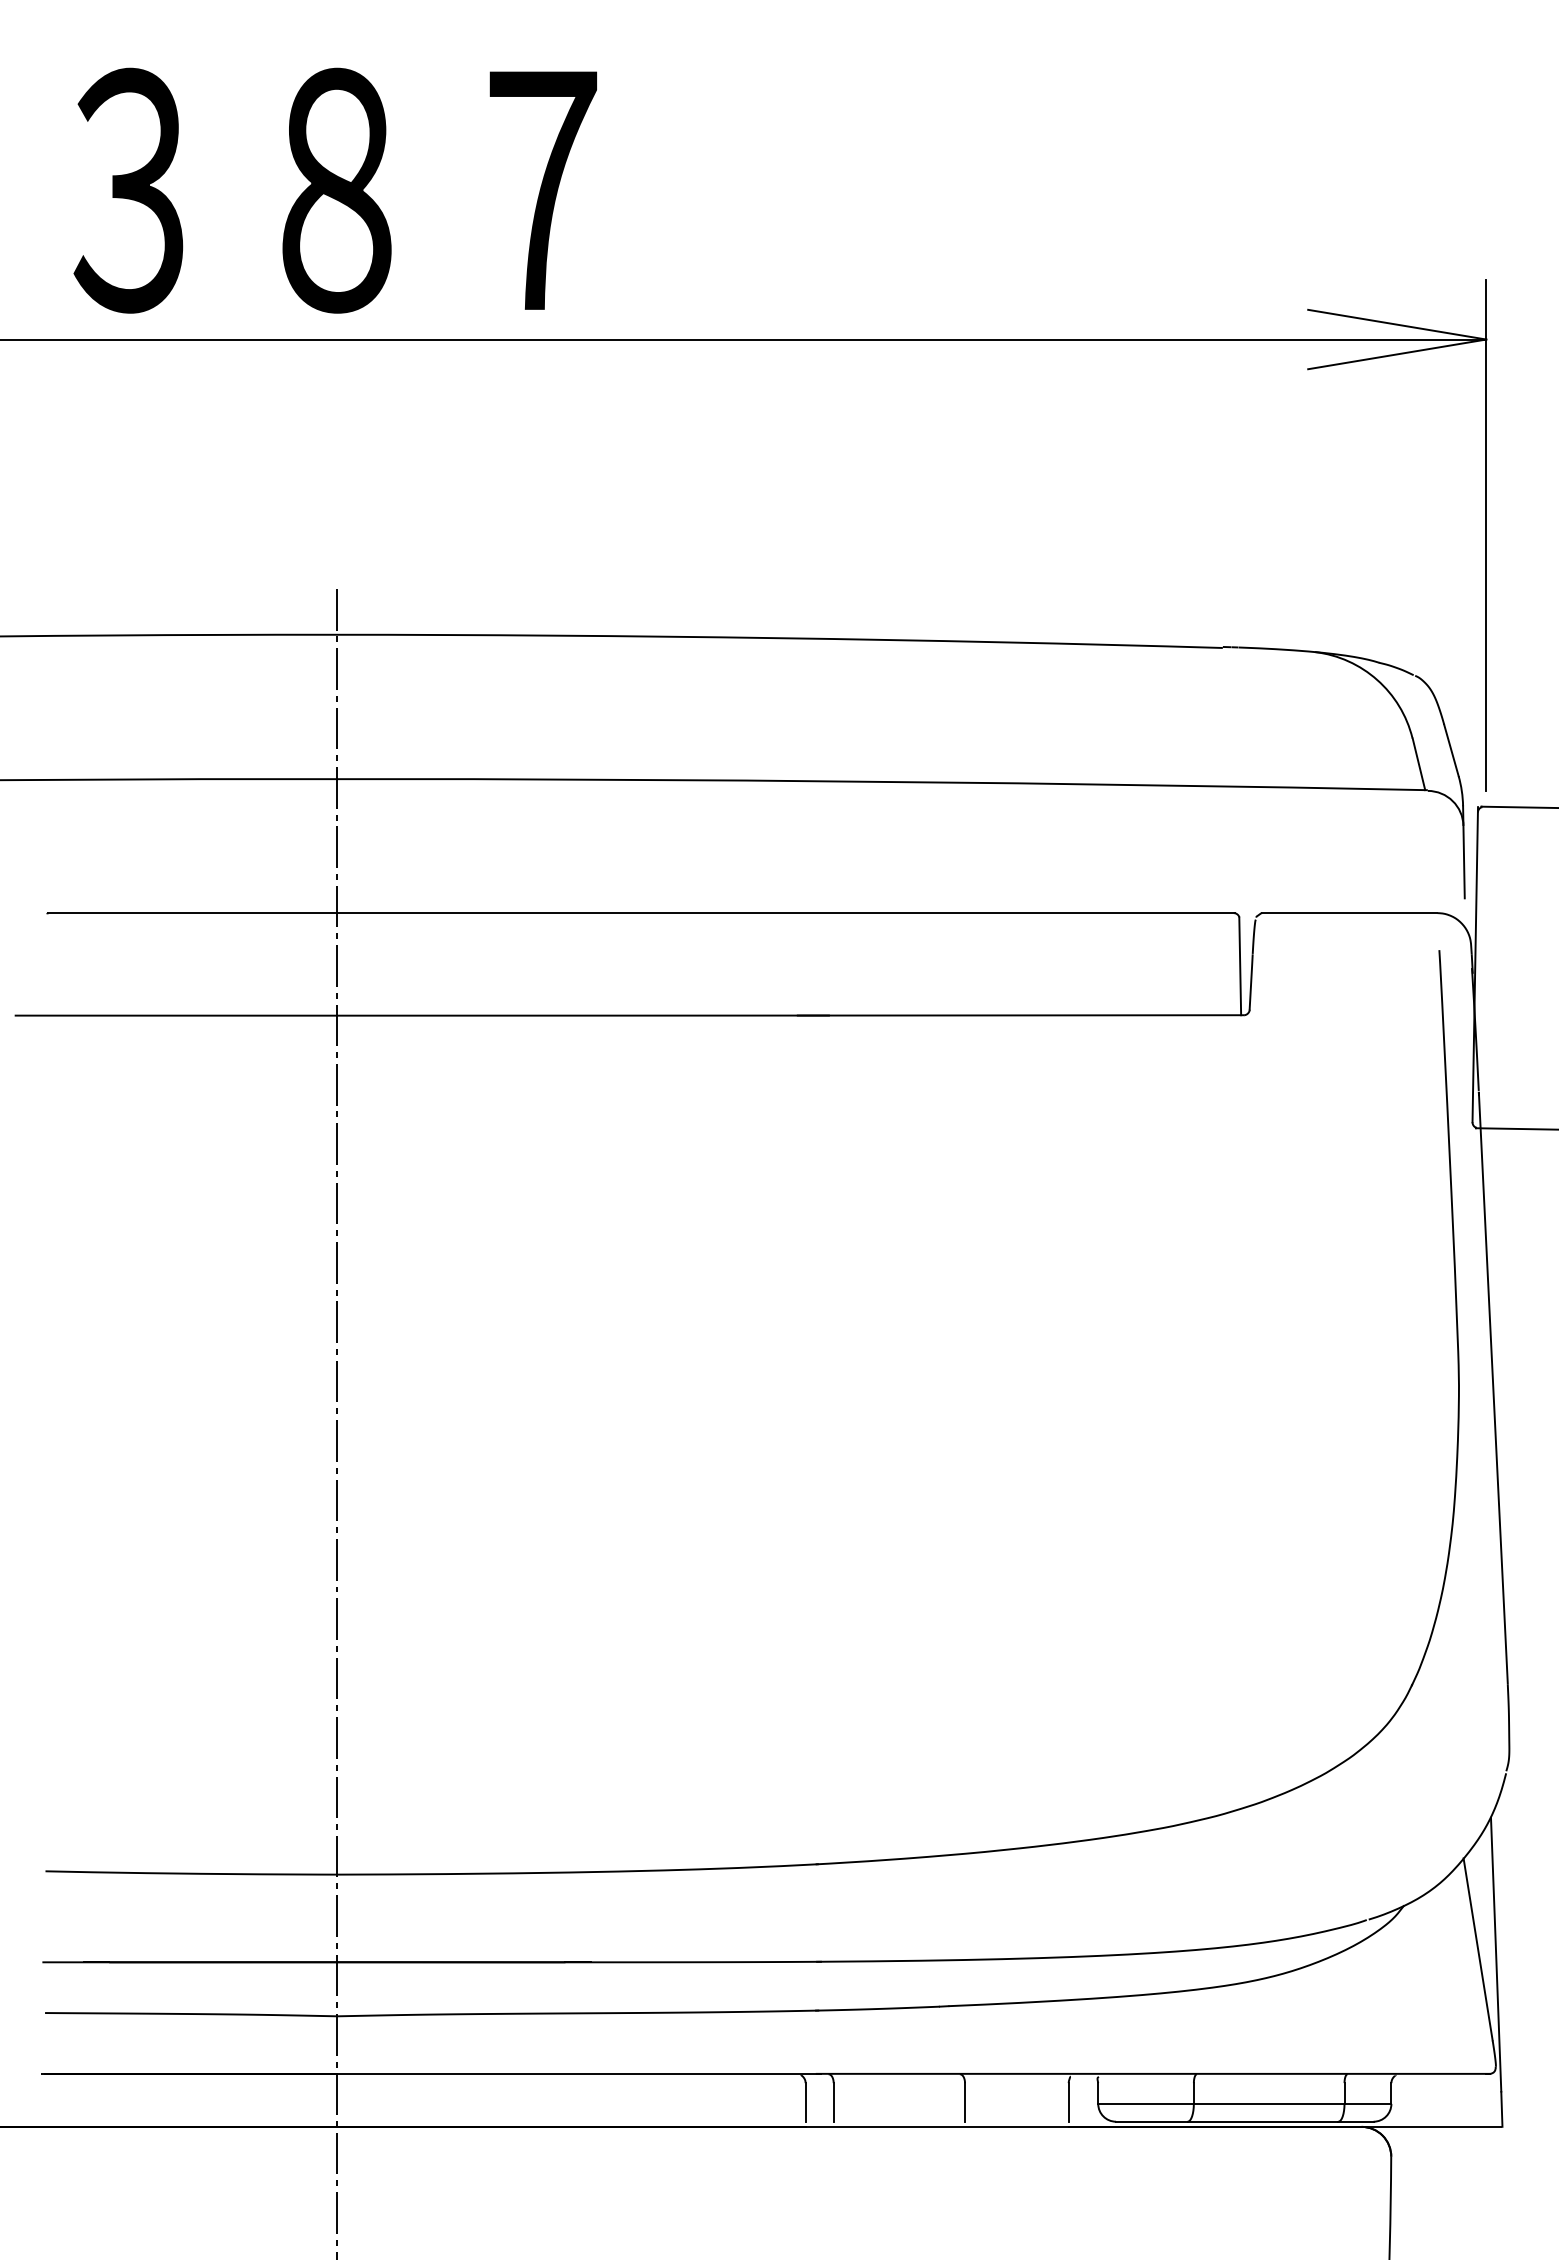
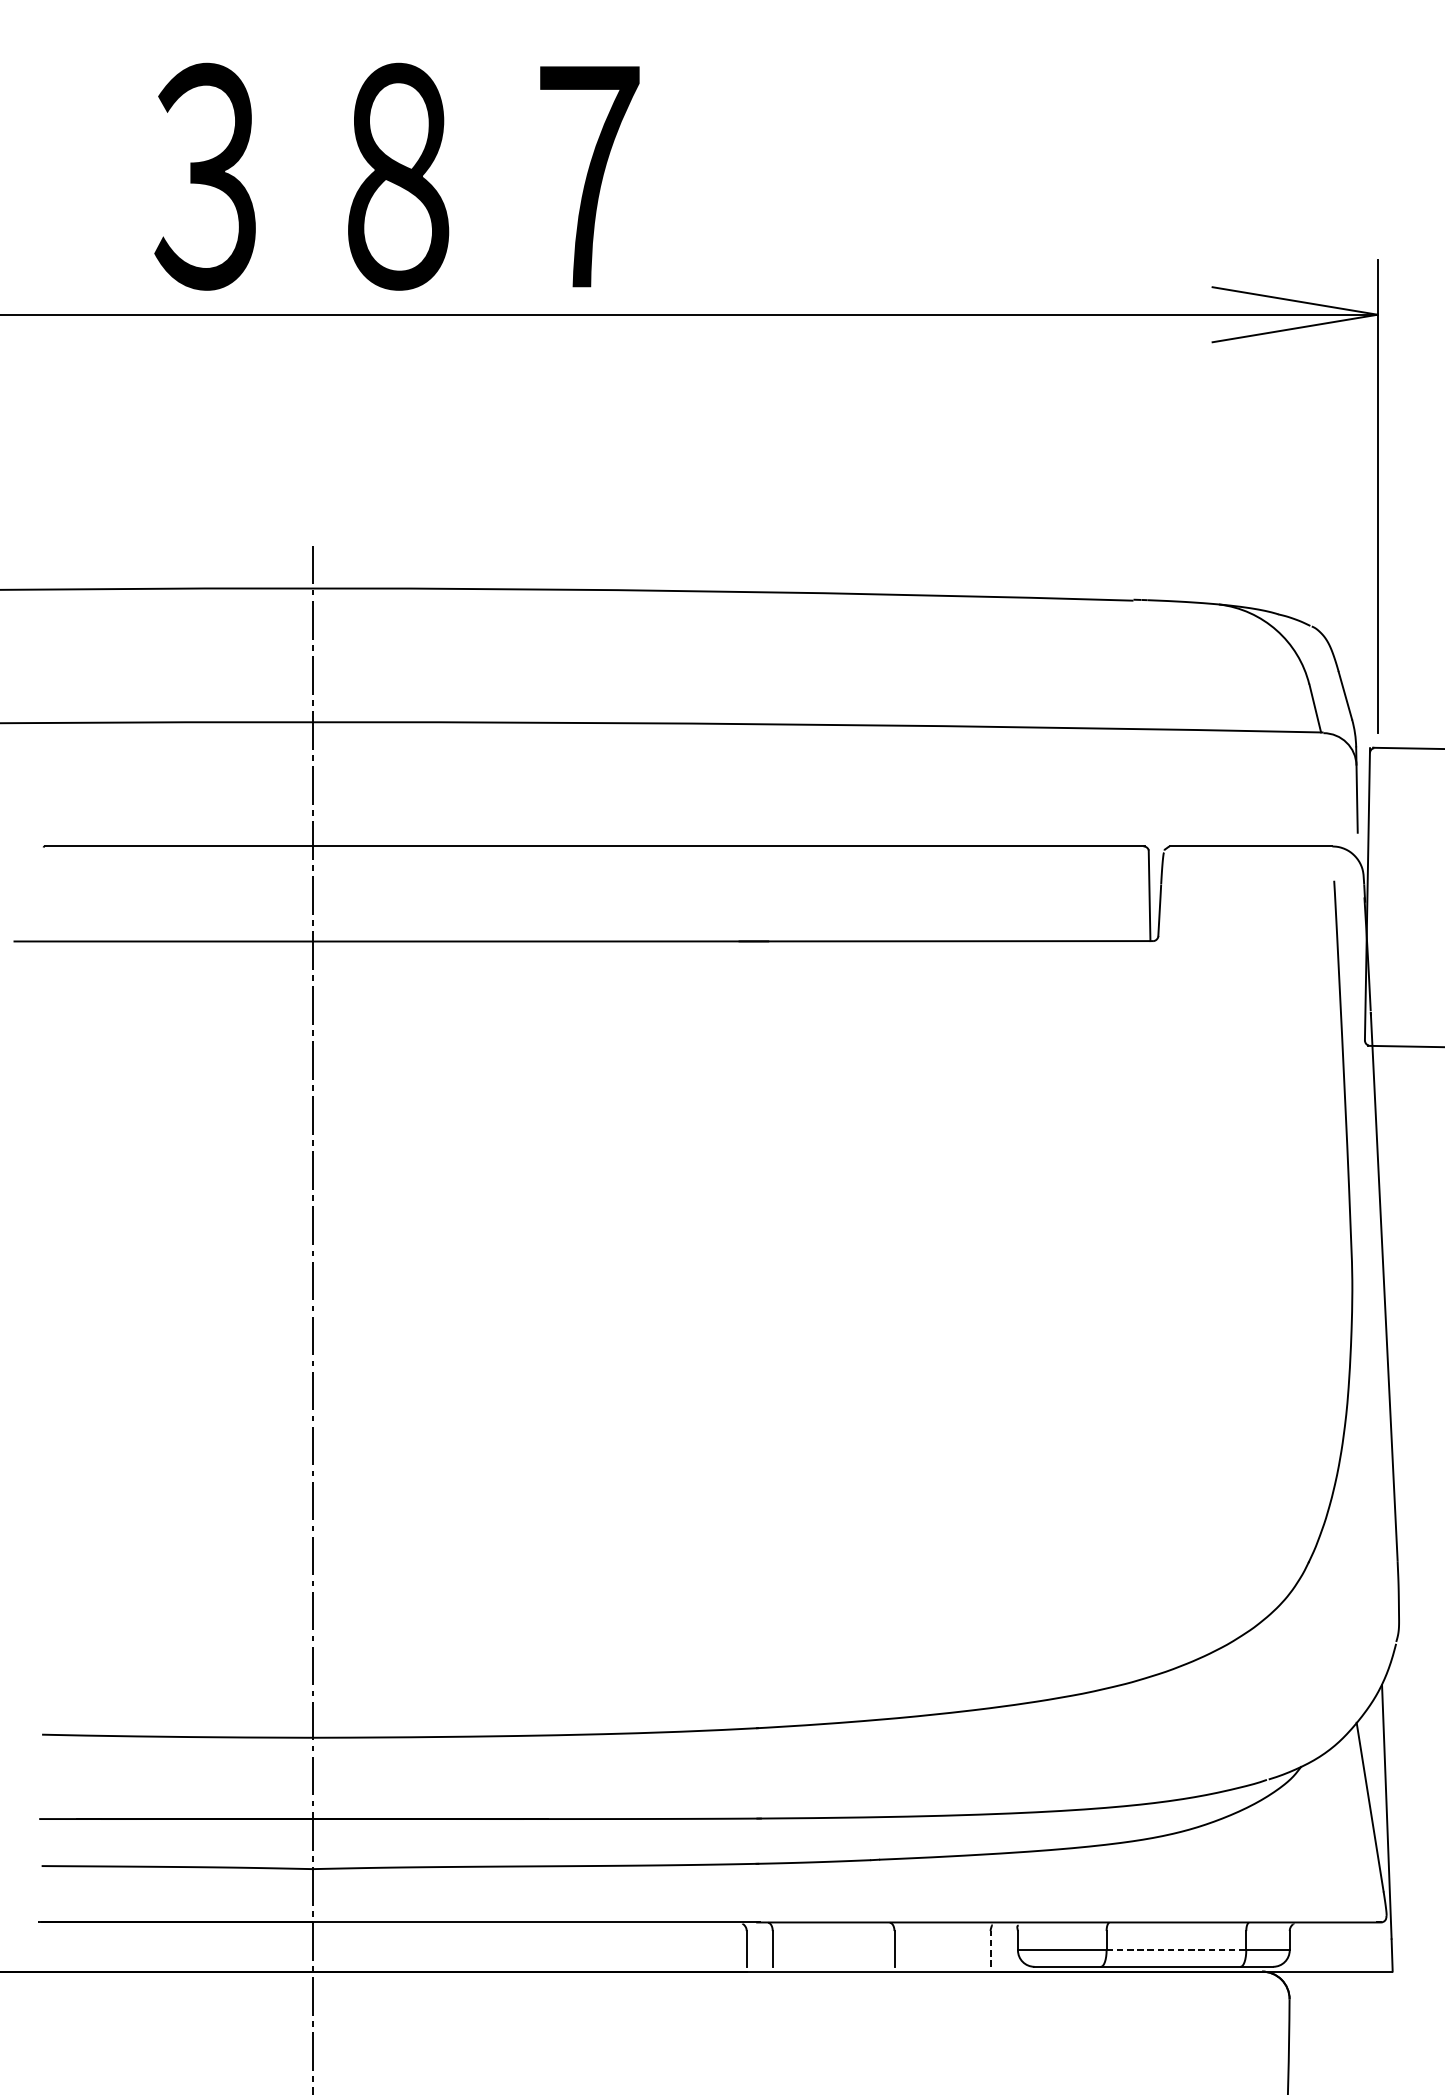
text: (334, 190) -> (396, 176), moved
line: (1068, 2101) -> (990, 1948), solid -> dashed
line: (1269, 2103) -> (1176, 1949), solid -> dashed

